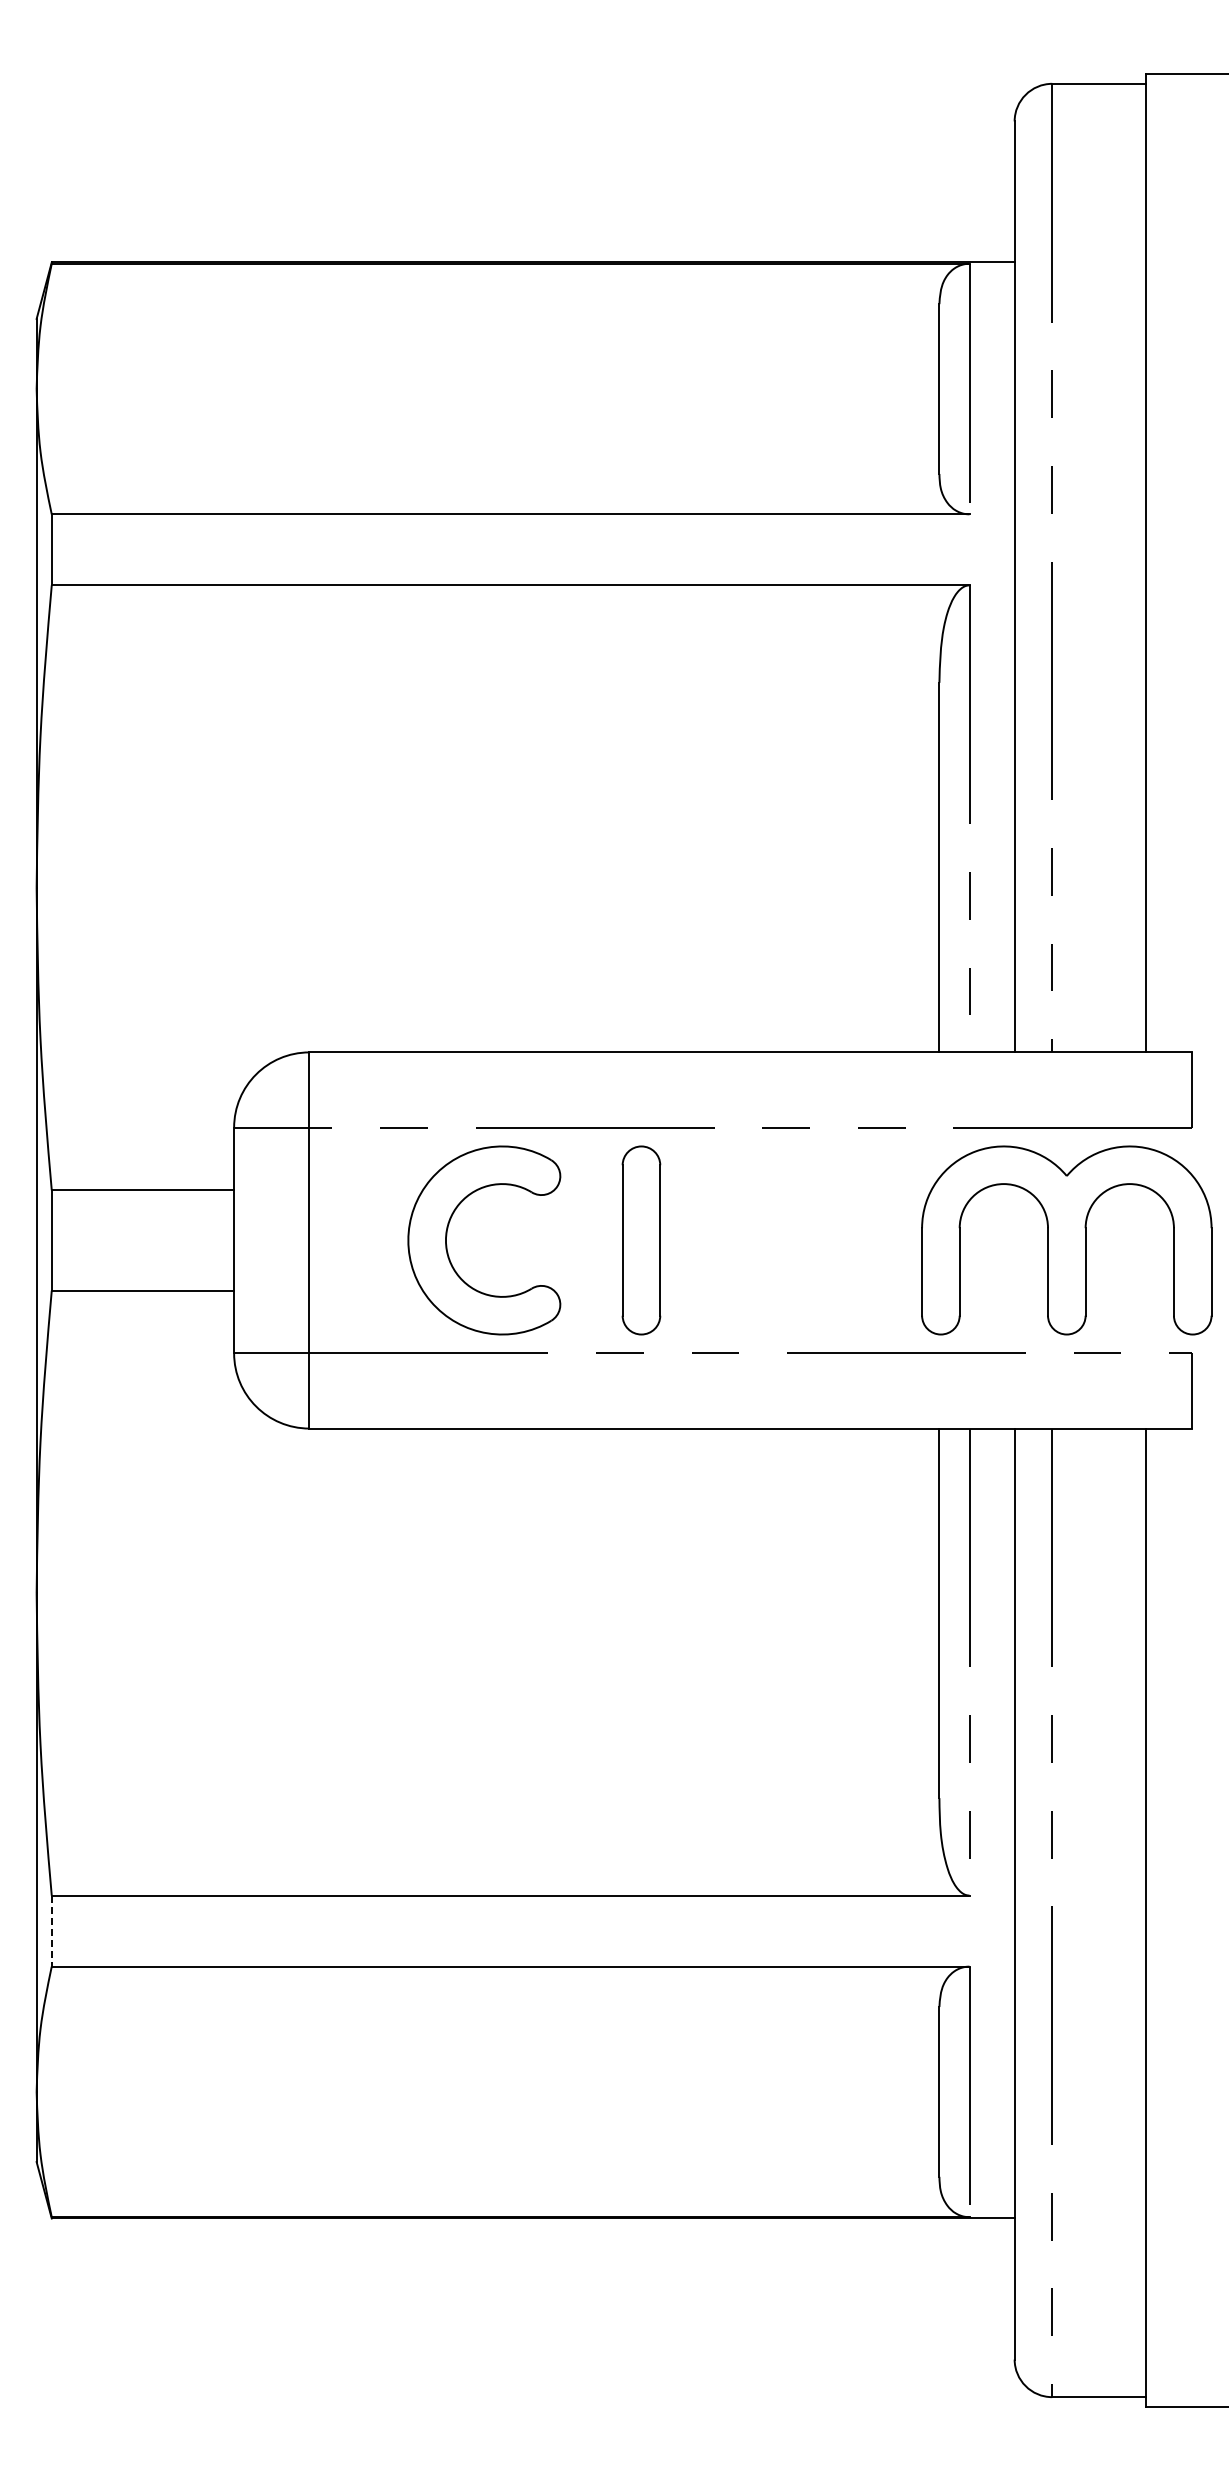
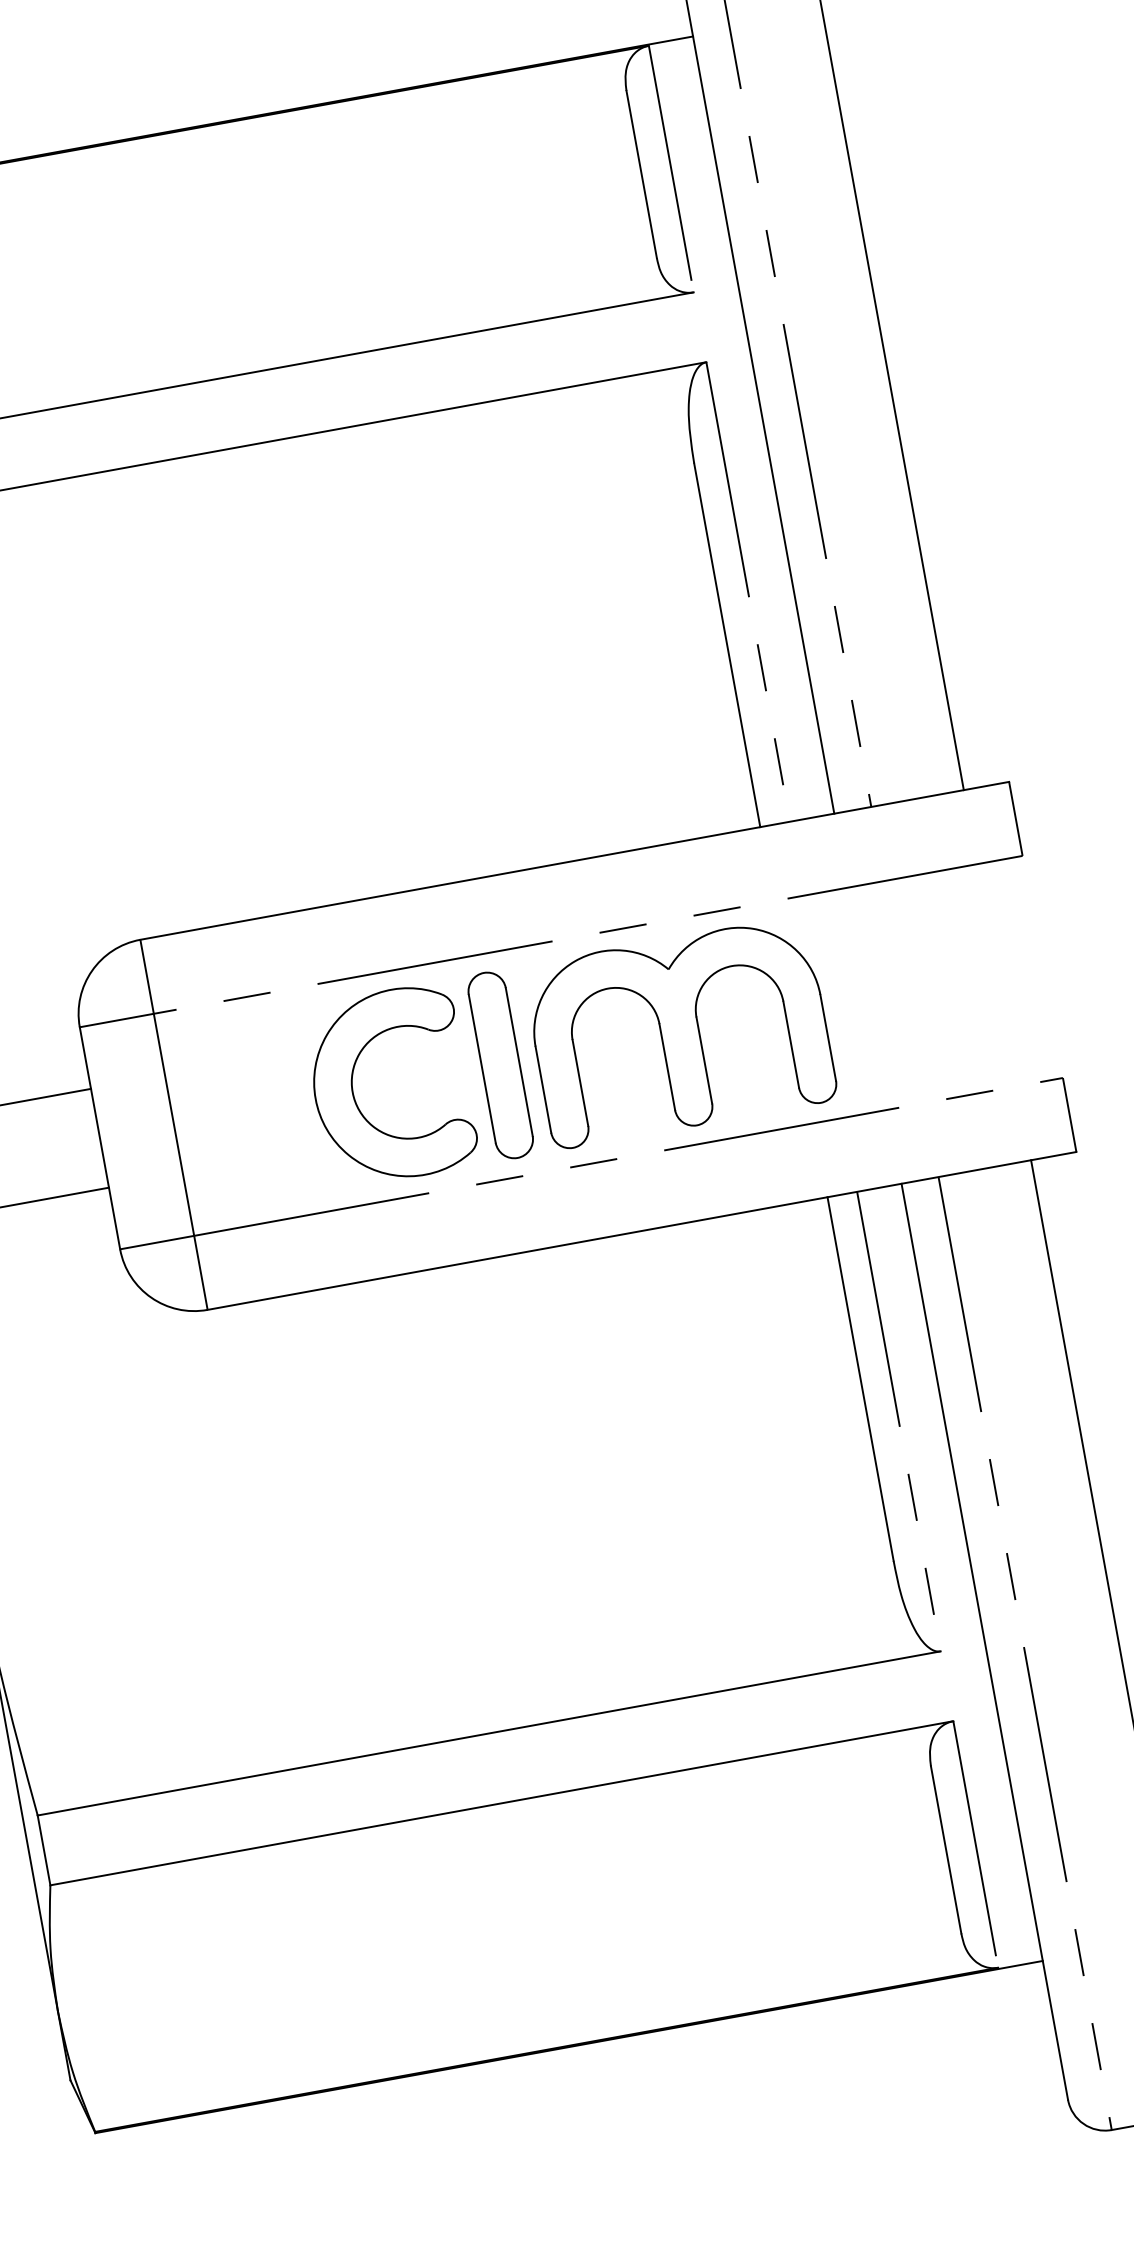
part: (447, 1235) -> (353, 1087), moved
part: (1066, 1240) -> (679, 1032), moved
line: (51, 1931) -> (43, 1850), dashed -> solid

